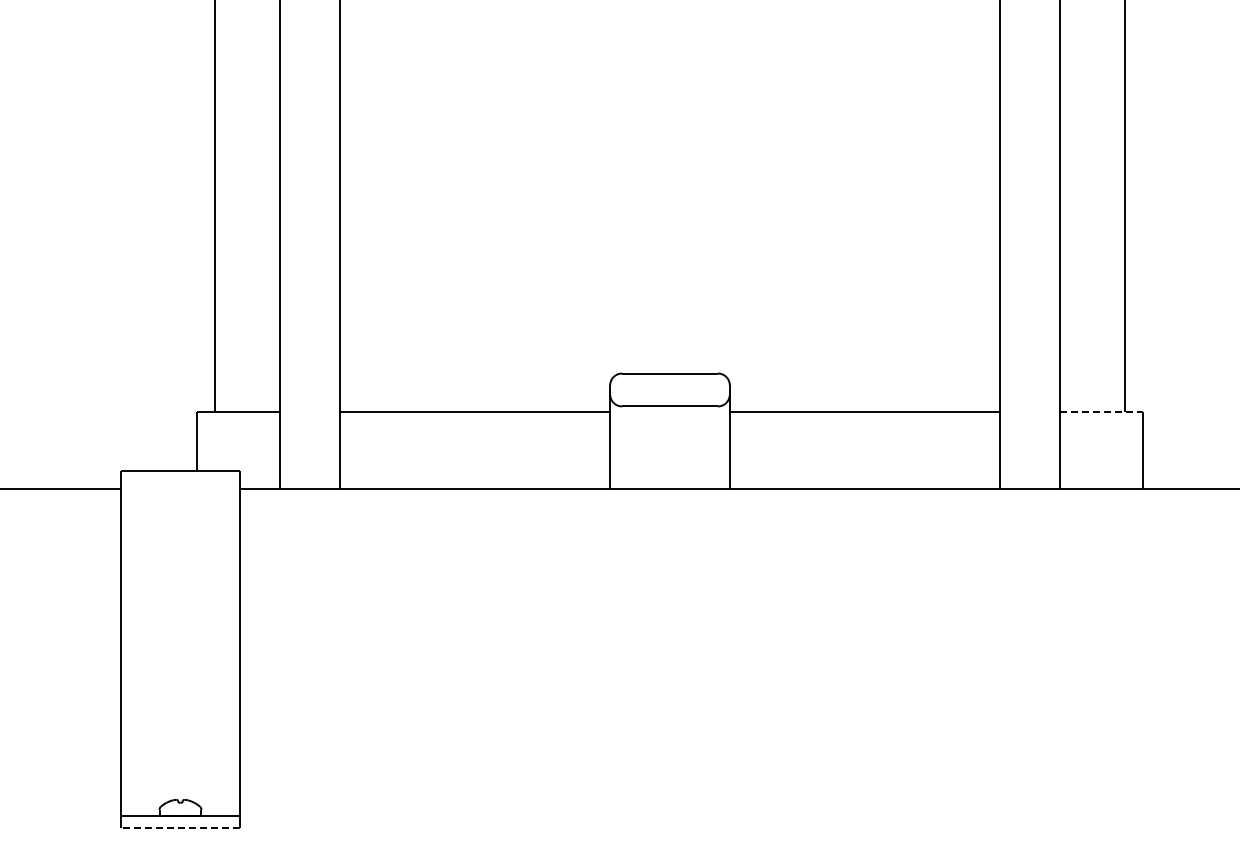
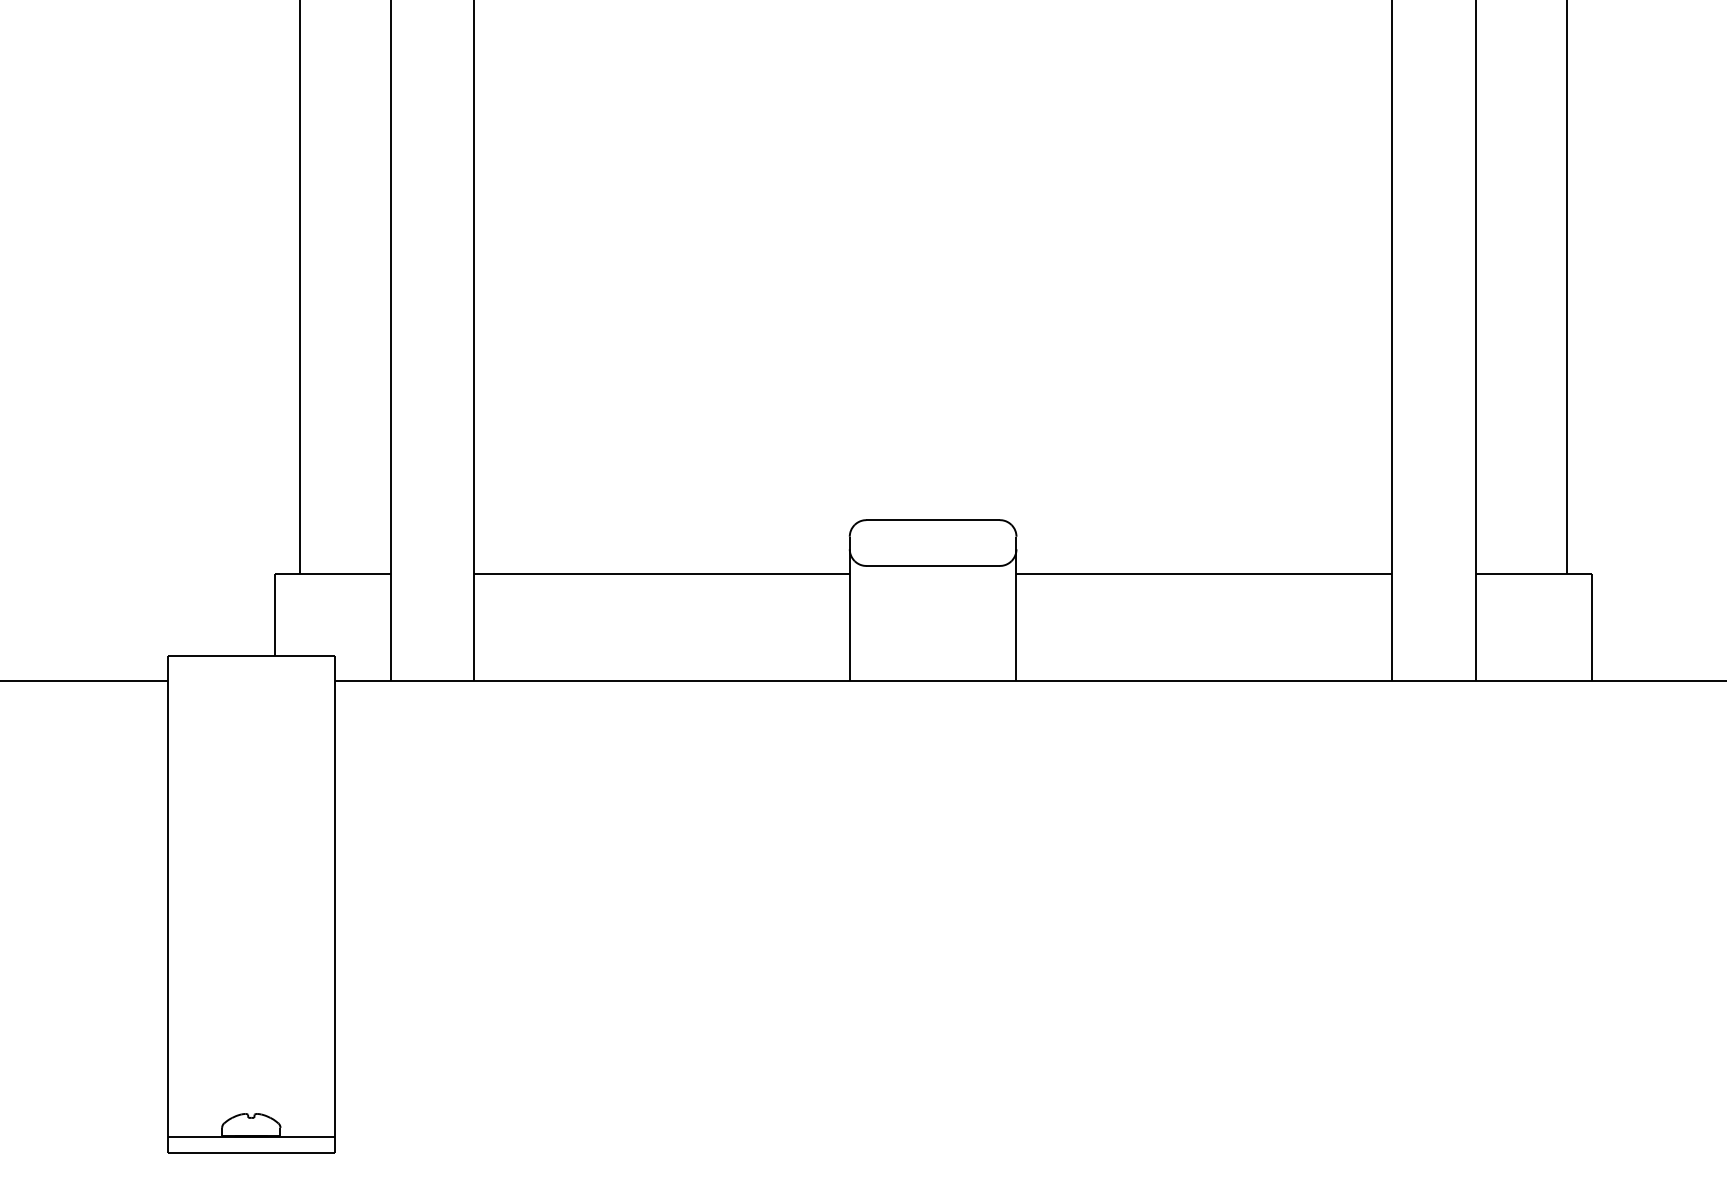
line: (1101, 412) -> (1534, 574), dashed -> solid
line: (180, 828) -> (251, 1153), dashed -> solid

